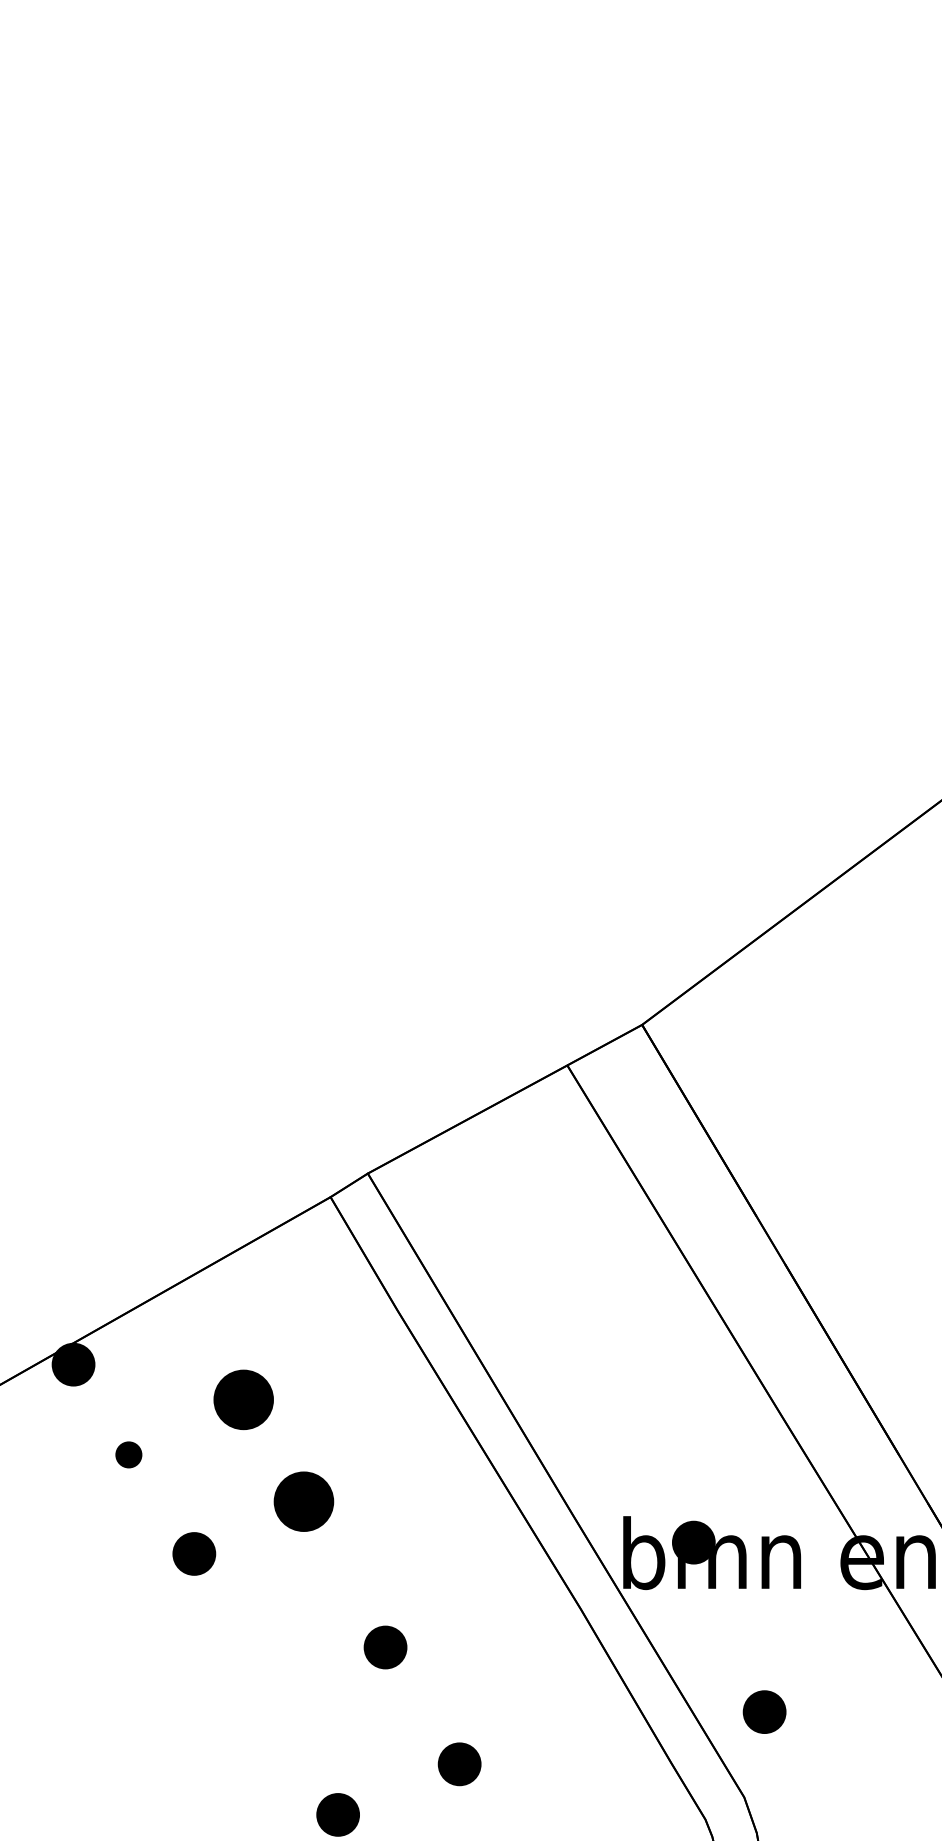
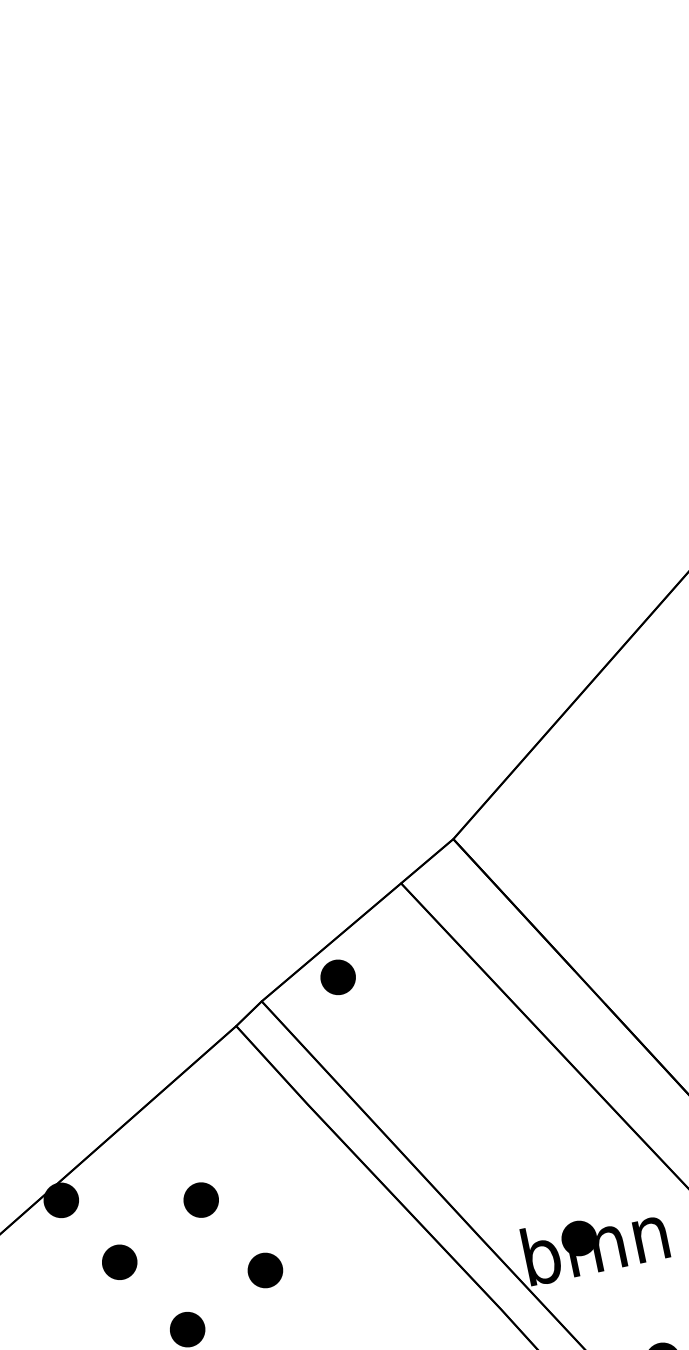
part: (466, 1163) -> (337, 977), added
part: (243, 1399) -> (200, 1199), size x0.71
part: (128, 1454) -> (119, 1262), size x1.67
part: (303, 1501) -> (265, 1270), size x0.71

